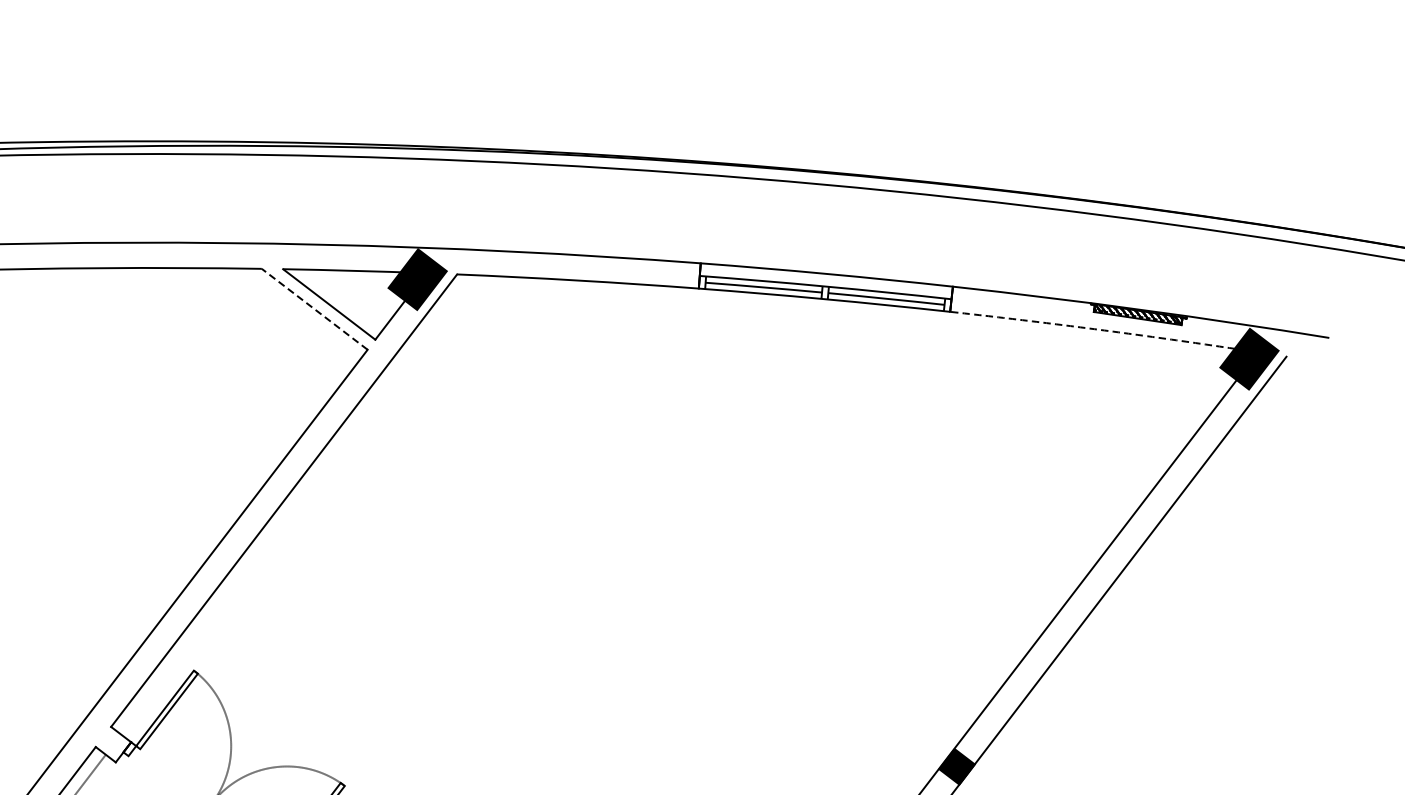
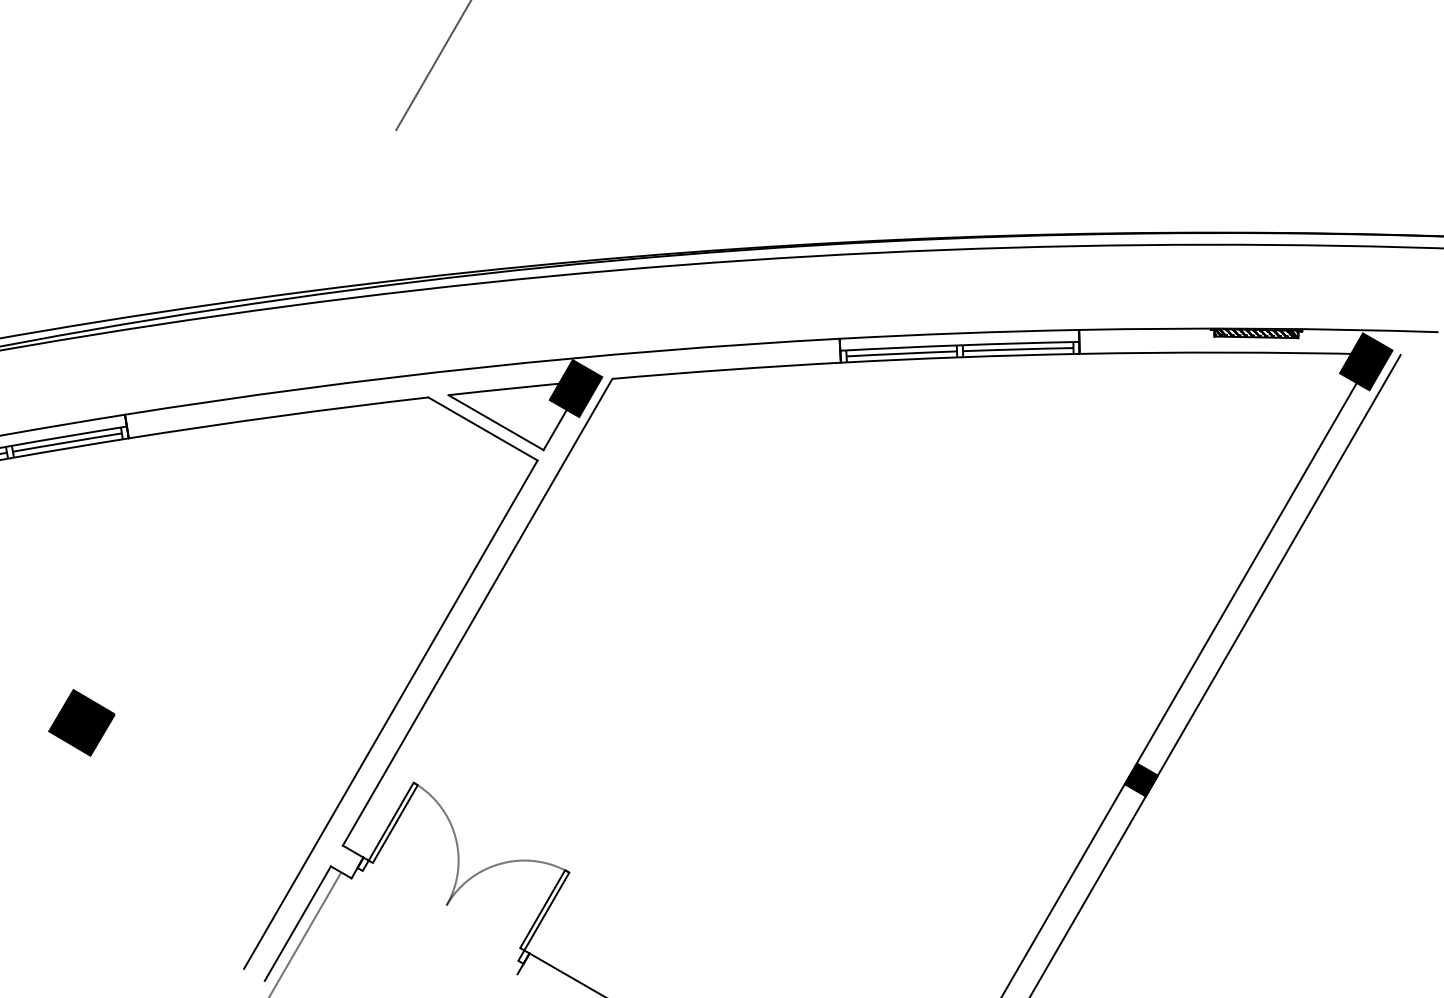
line: (314, 308) -> (482, 428), dashed -> solid
arc: (1104, 330) -> (1226, 352), dashed -> solid

